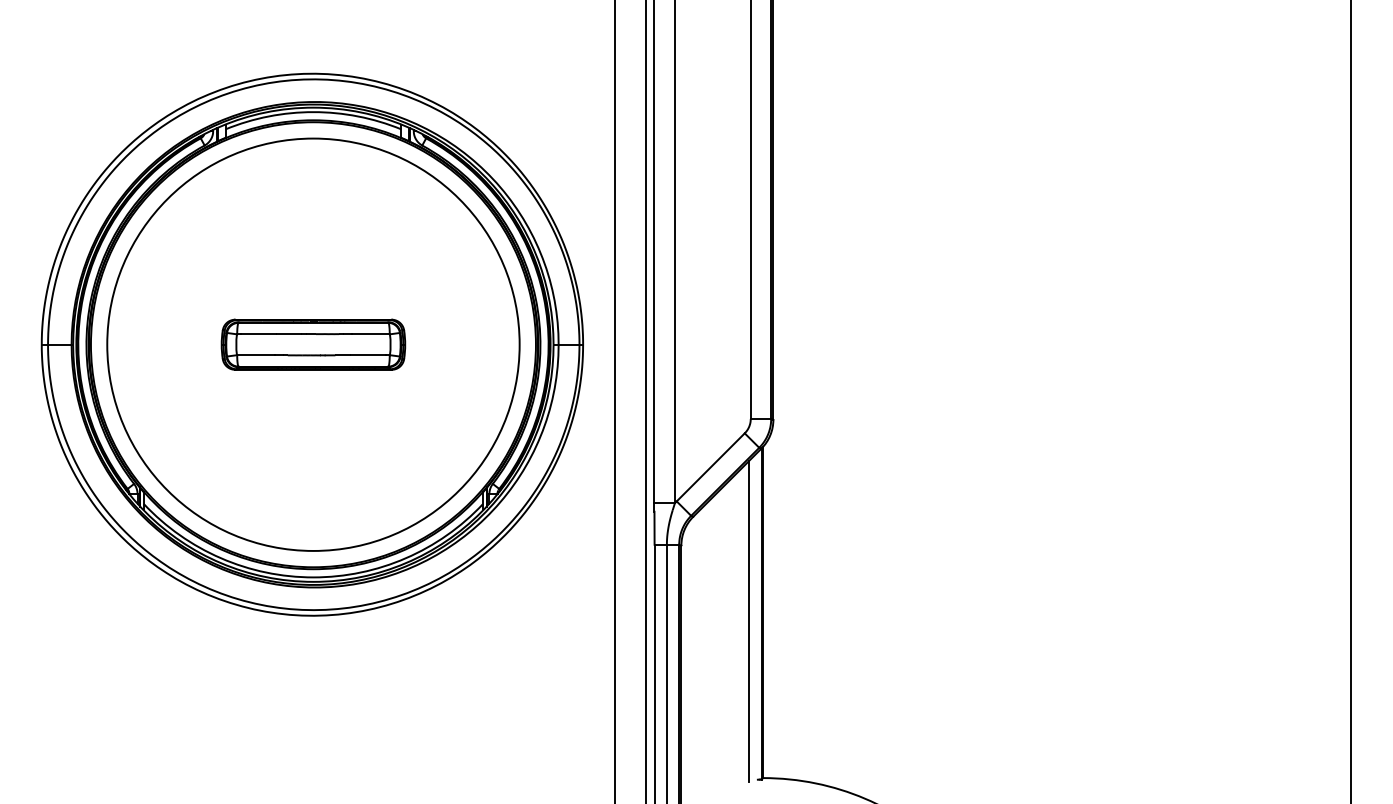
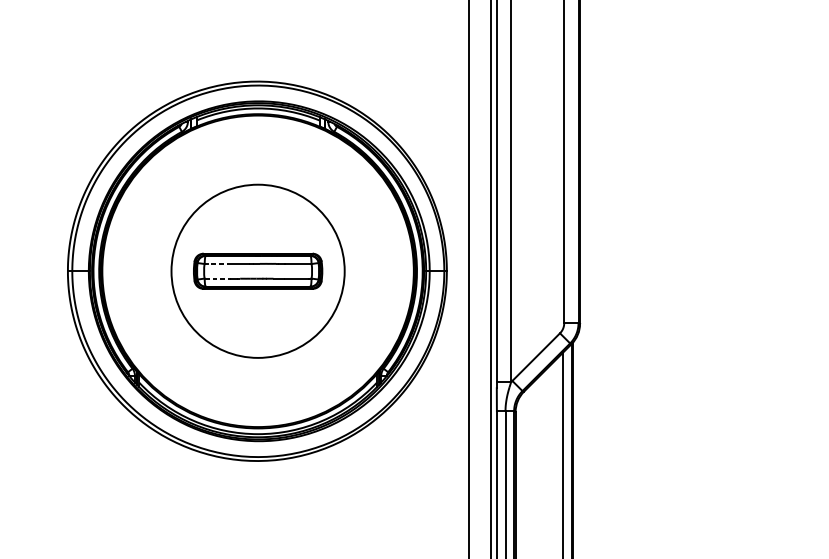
line: (258, 334) -> (219, 264), solid -> dashed
circle: (313, 344) -> (258, 271), size x0.6
line: (255, 355) -> (217, 278), solid -> dashed

